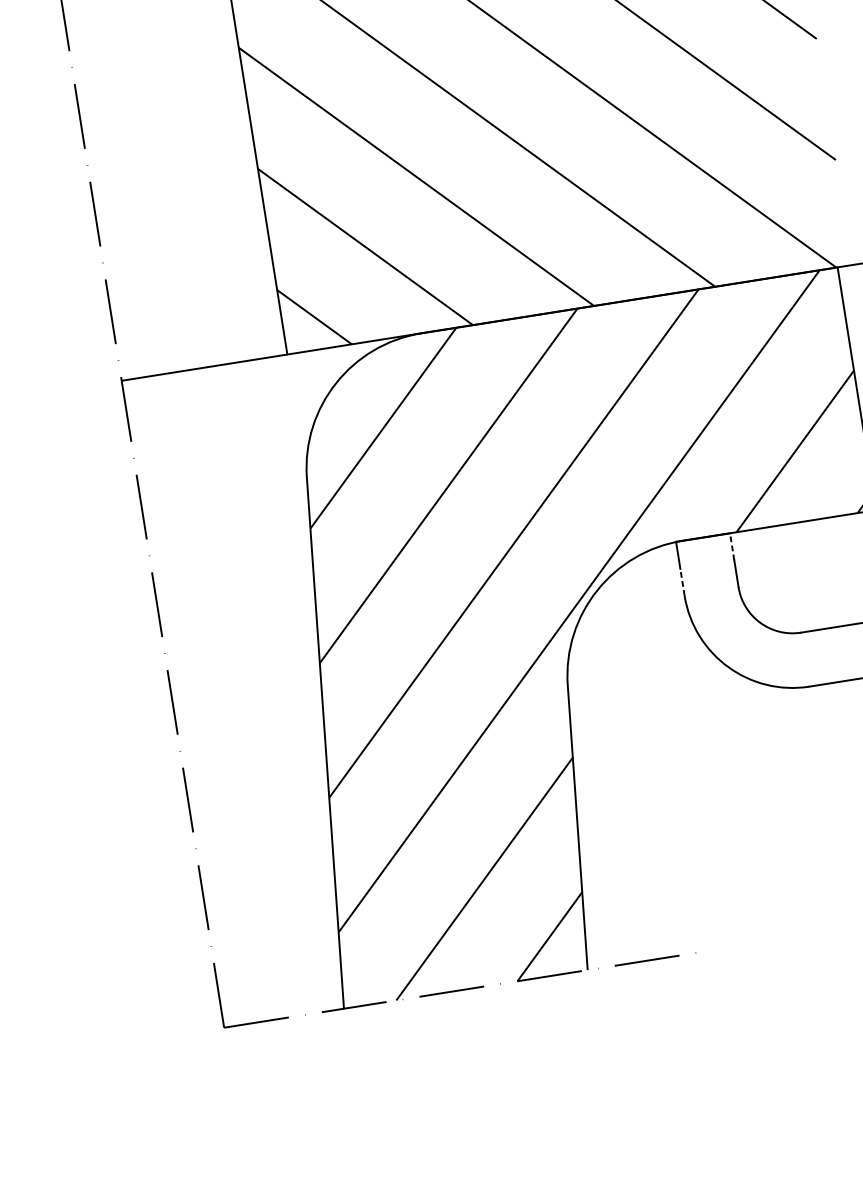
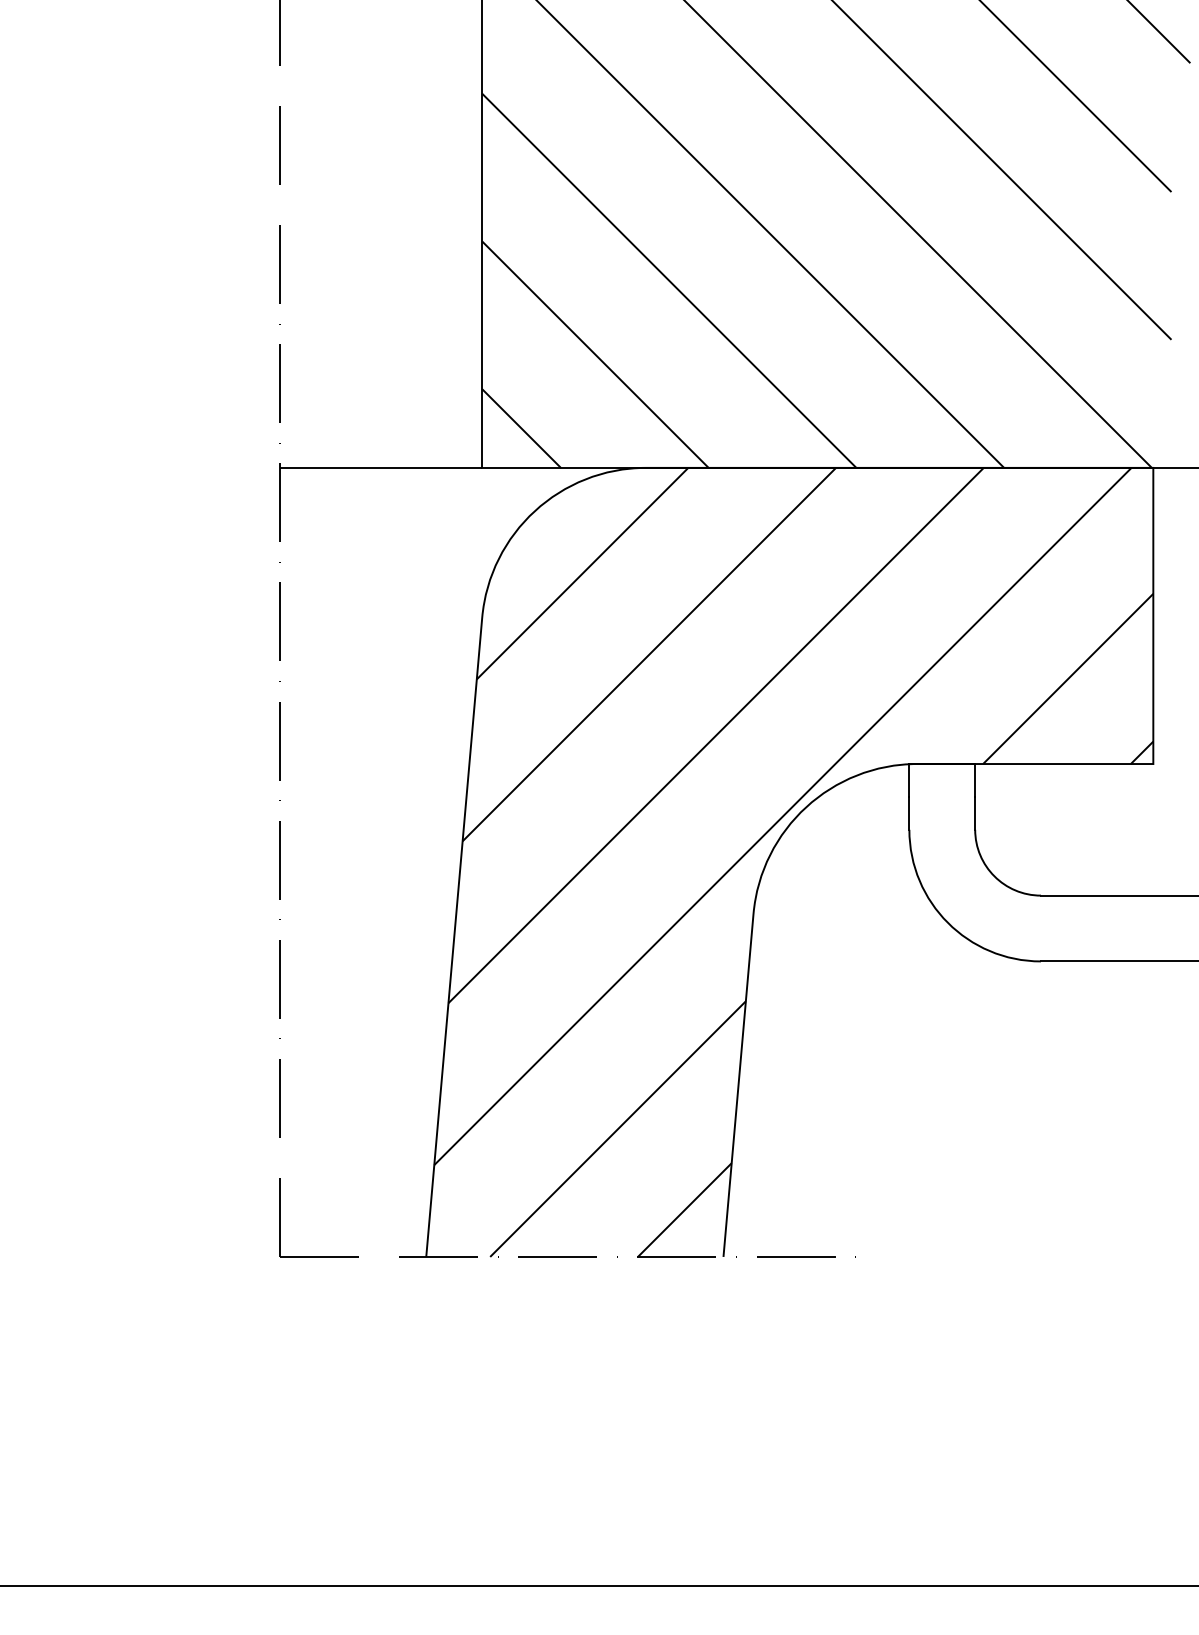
line: (732, 545) -> (975, 779), dashed -> solid
line: (682, 581) -> (909, 812), dashed -> solid

